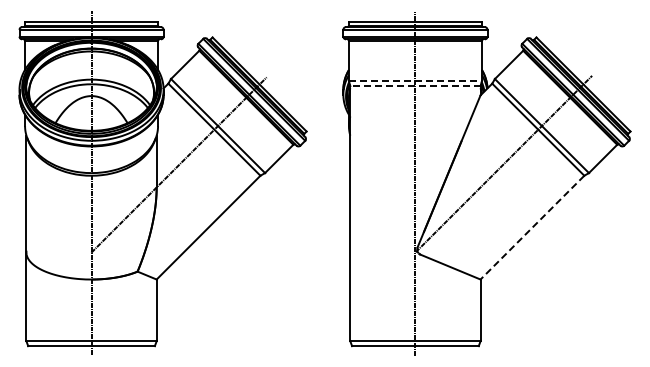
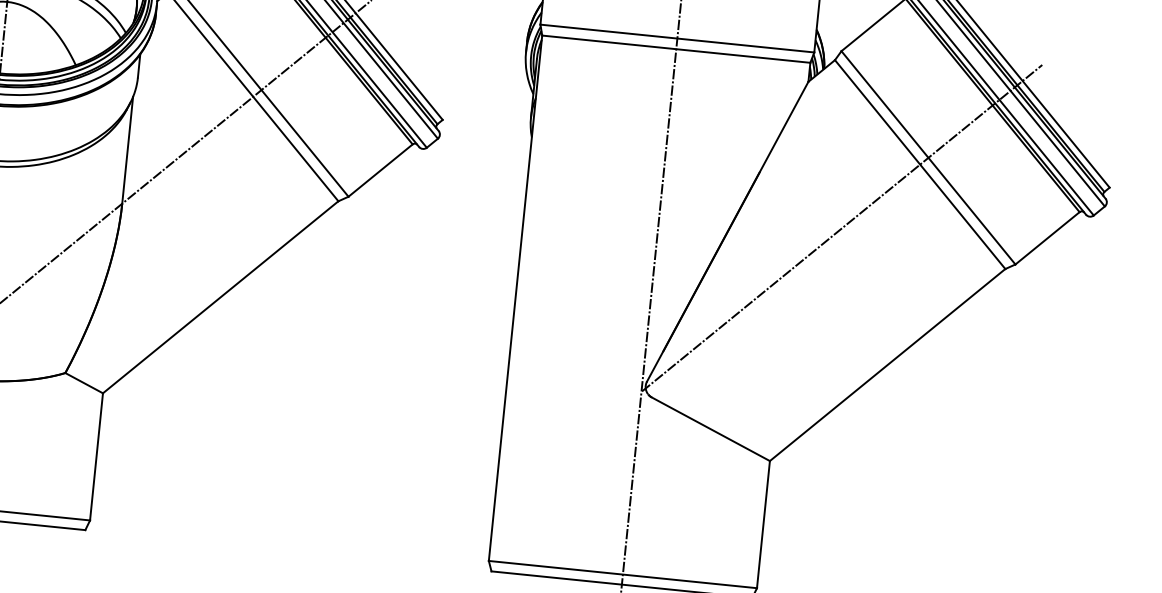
line: (415, 80) -> (677, 37), dashed -> solid
line: (414, 86) -> (674, 49), dashed -> solid
line: (532, 227) -> (887, 364), dashed -> solid

